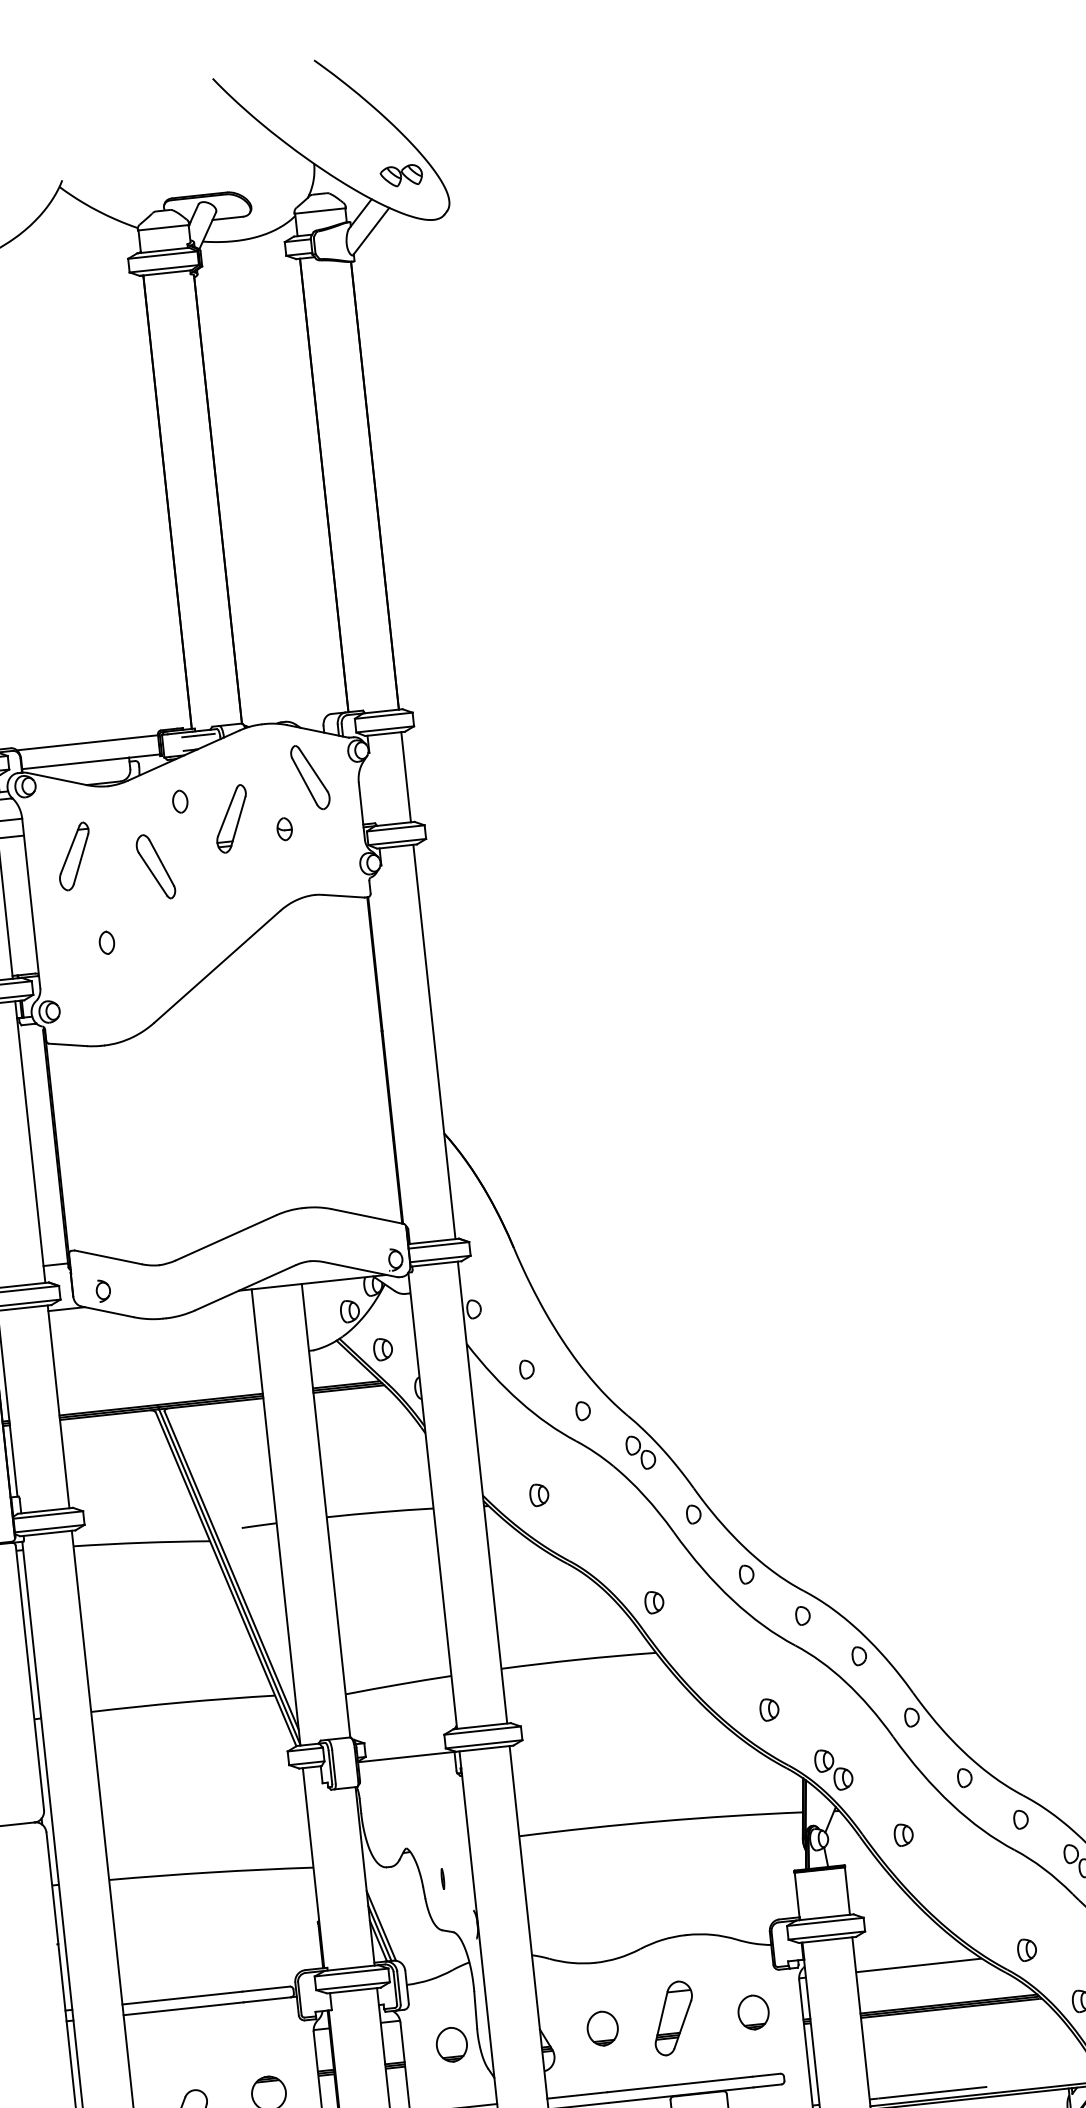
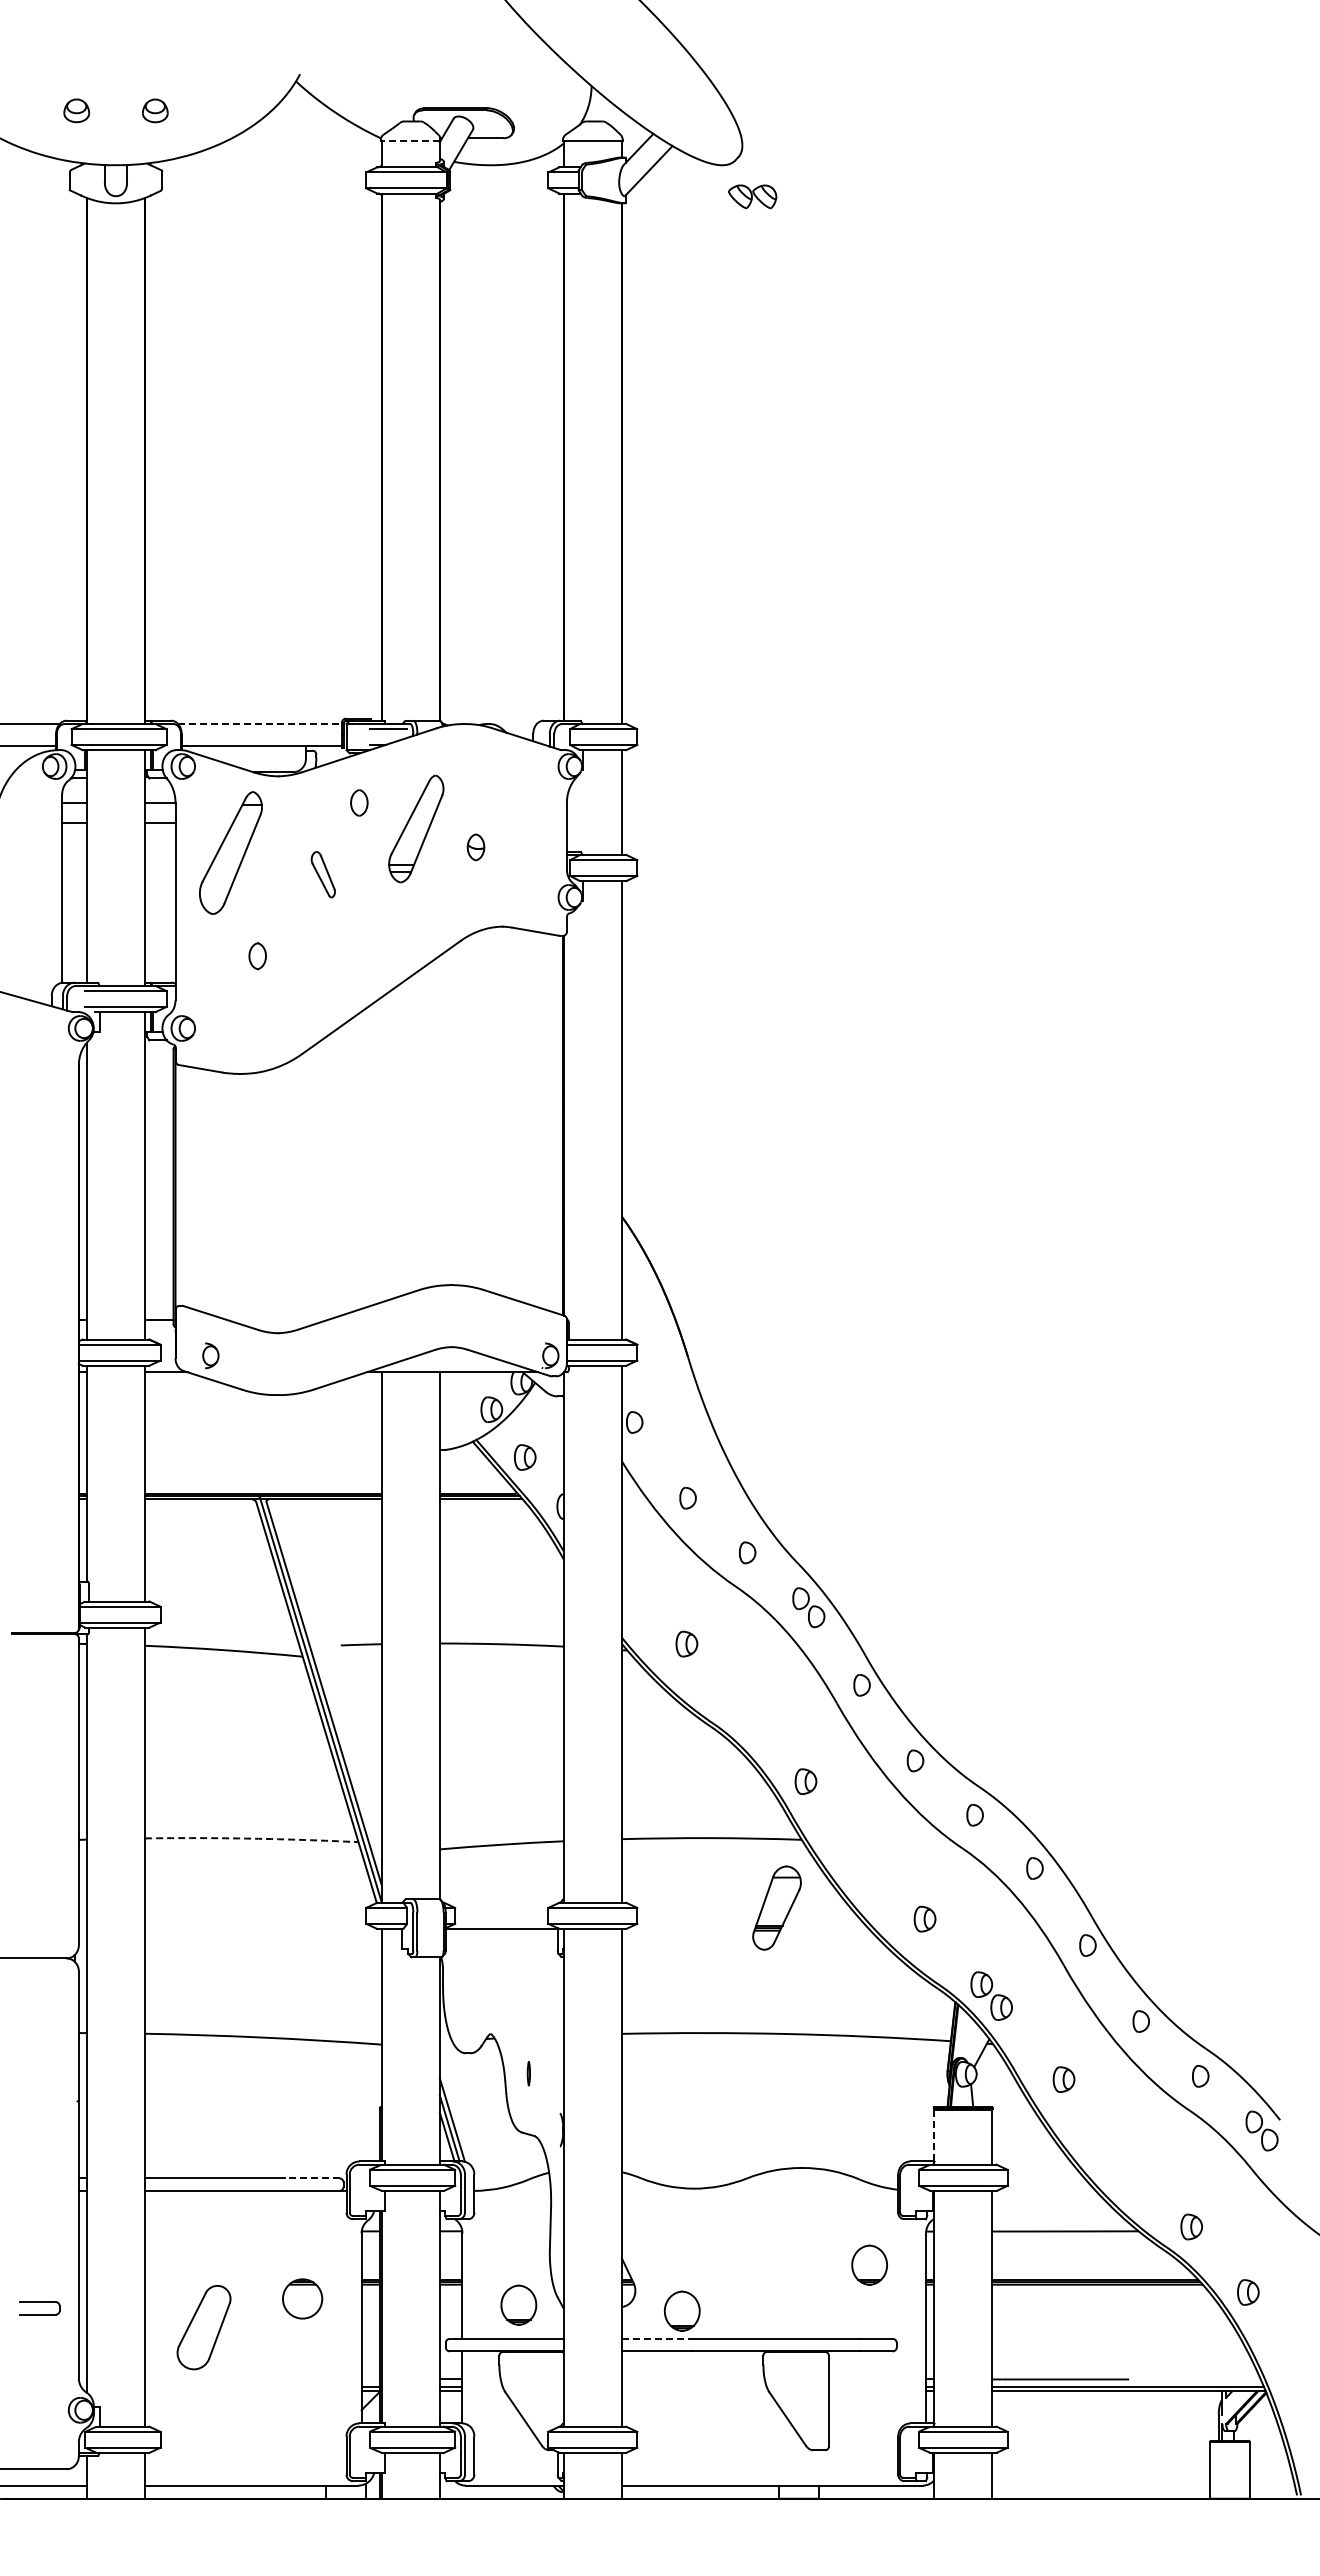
part: (401, 175) -> (752, 196), moved
line: (163, 228) -> (410, 141), solid -> dashed
line: (87, 742) -> (259, 723), solid -> dashed
part: (310, 777) -> (511, 791), removed
part: (231, 819) -> (416, 829), size x1.4
part: (74, 856) -> (230, 852), size x1.6
part: (156, 866) -> (323, 874), size x0.6
line: (182, 1702) -> (251, 1838), solid -> dashed
line: (797, 1894) -> (934, 2135), solid -> dashed
line: (266, 1989) -> (312, 2178), solid -> dashed
part: (673, 2017) -> (776, 1907), moved
part: (602, 2028) -> (681, 2310), moved
part: (451, 2044) -> (518, 2304), moved
line: (577, 2095) -> (656, 2338), solid -> dashed

